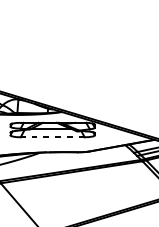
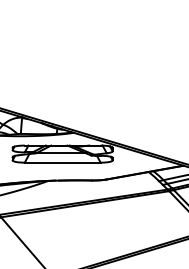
line: (52, 137) -> (62, 162), dashed -> solid

